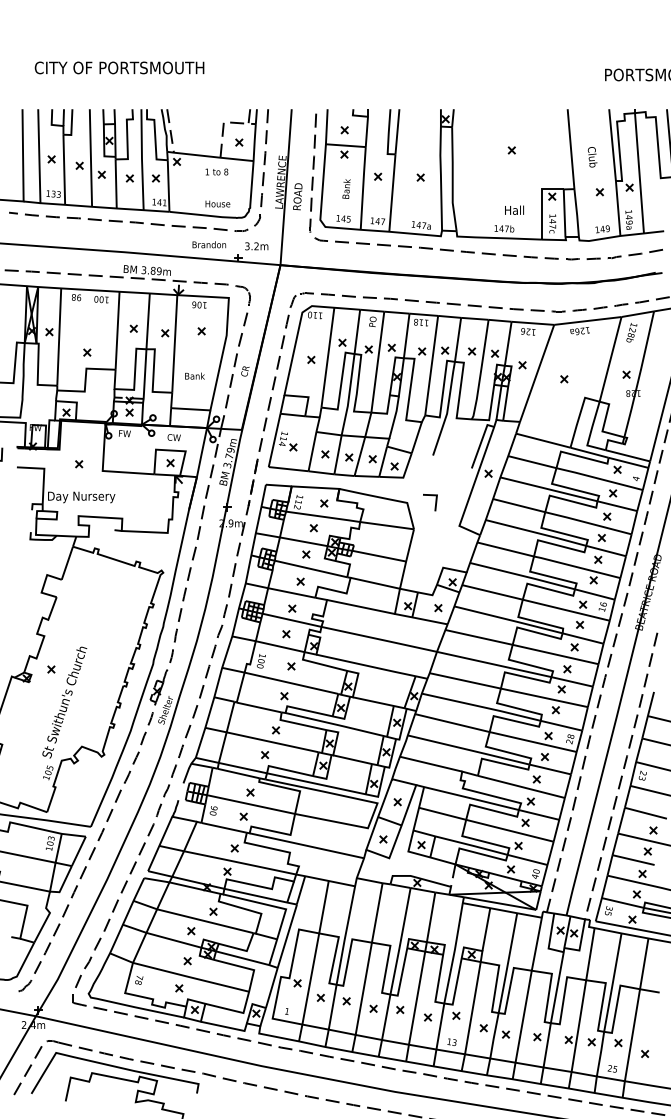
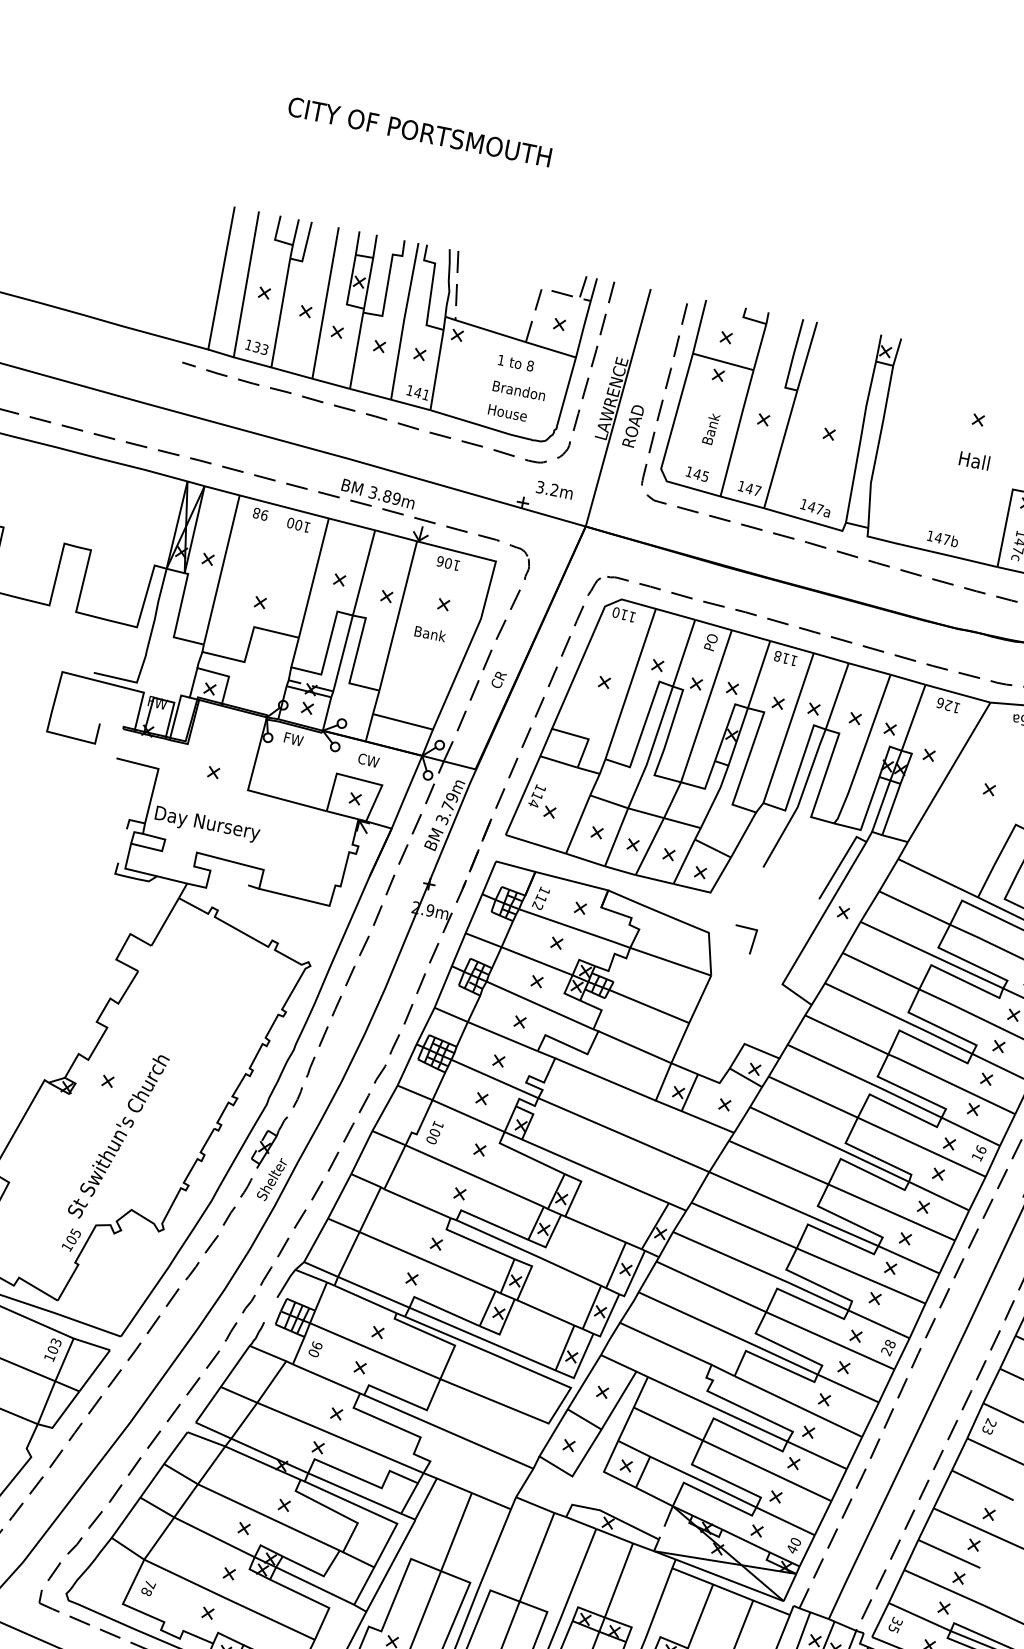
text: (119, 67) -> (419, 131), moved
text: (514, 209) -> (974, 459), moved
text: (209, 244) -> (519, 390), moved
text: (194, 375) -> (429, 632), moved

